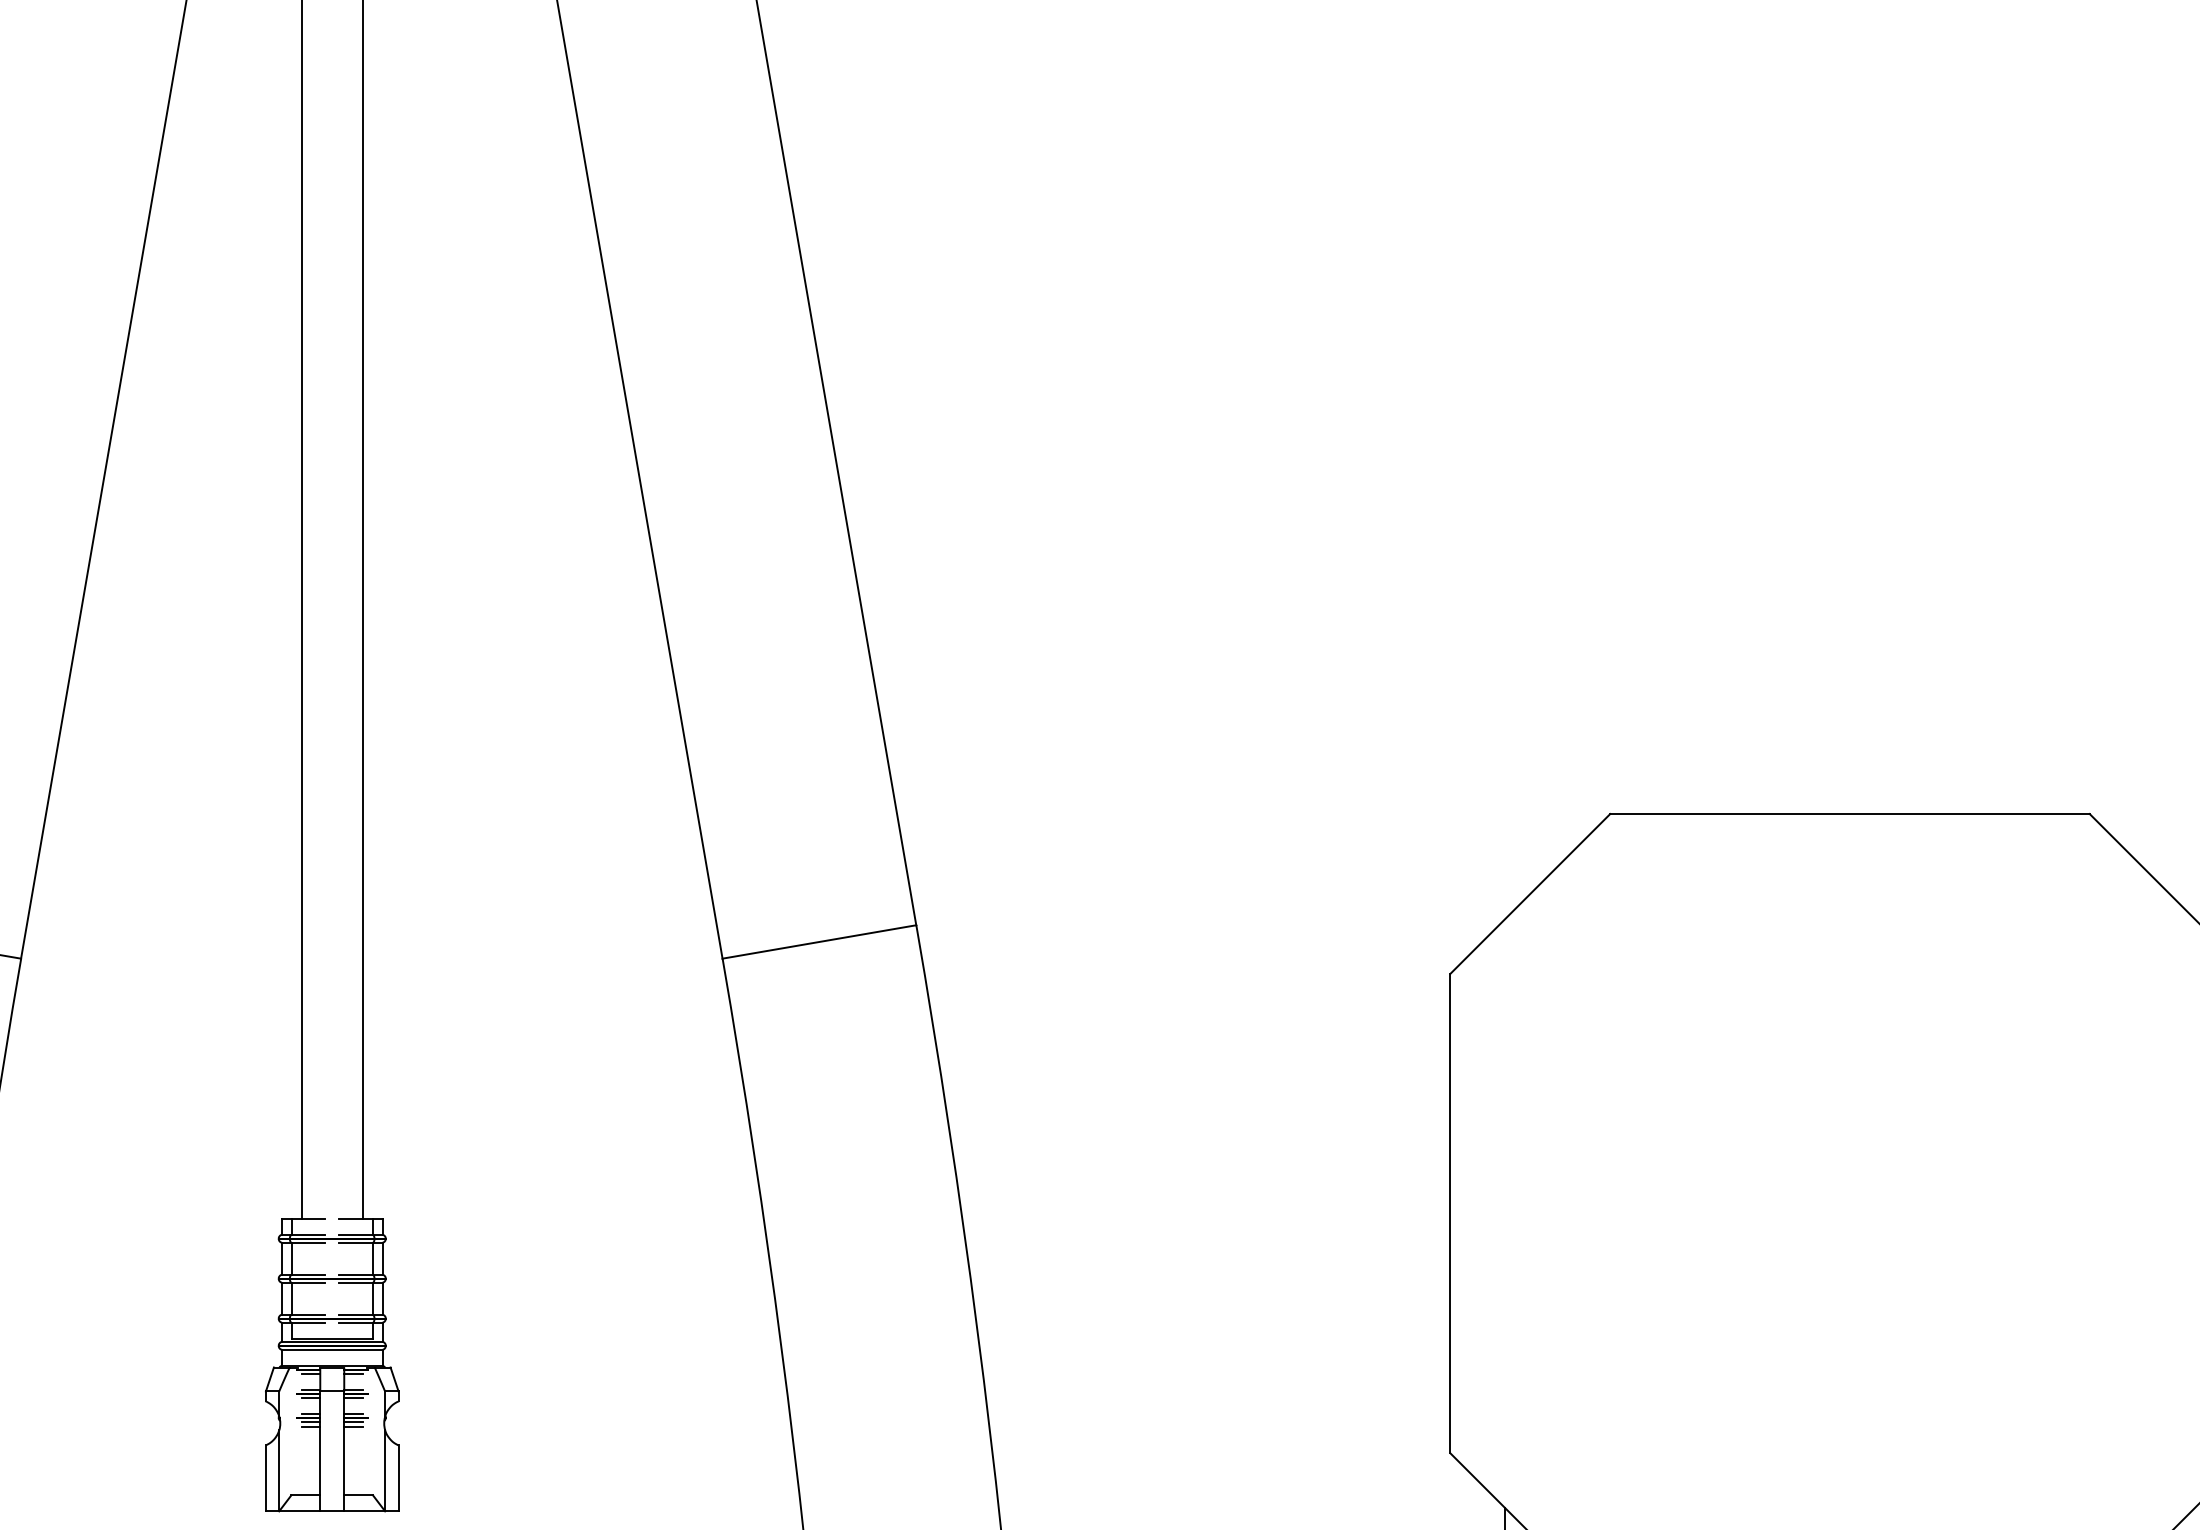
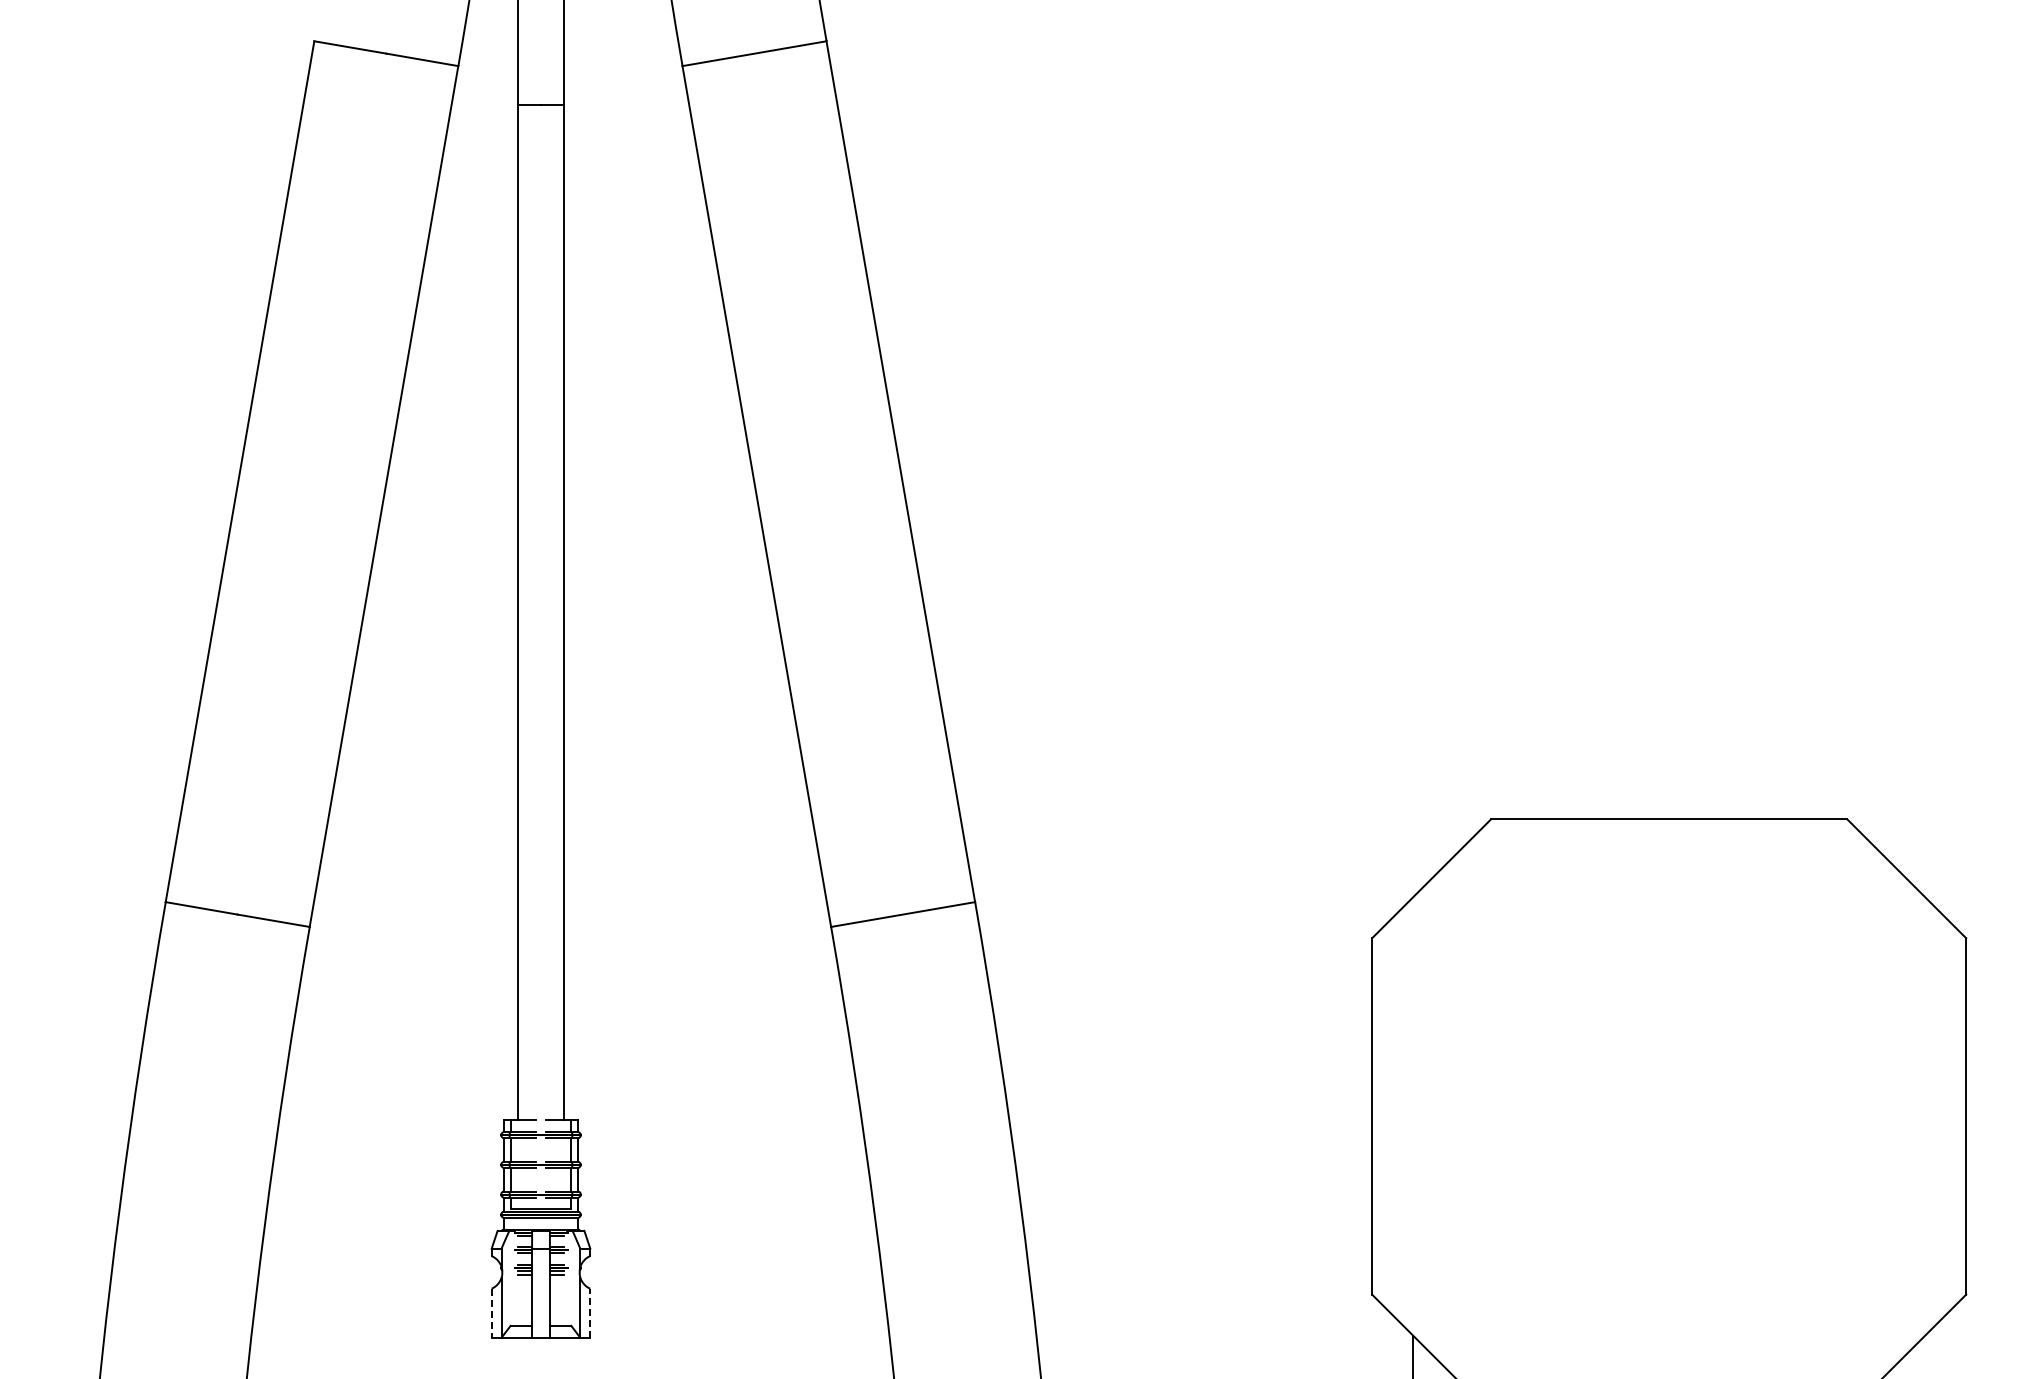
line: (265, 1478) -> (491, 1313), solid -> dashed
line: (398, 1478) -> (590, 1313), solid -> dashed

